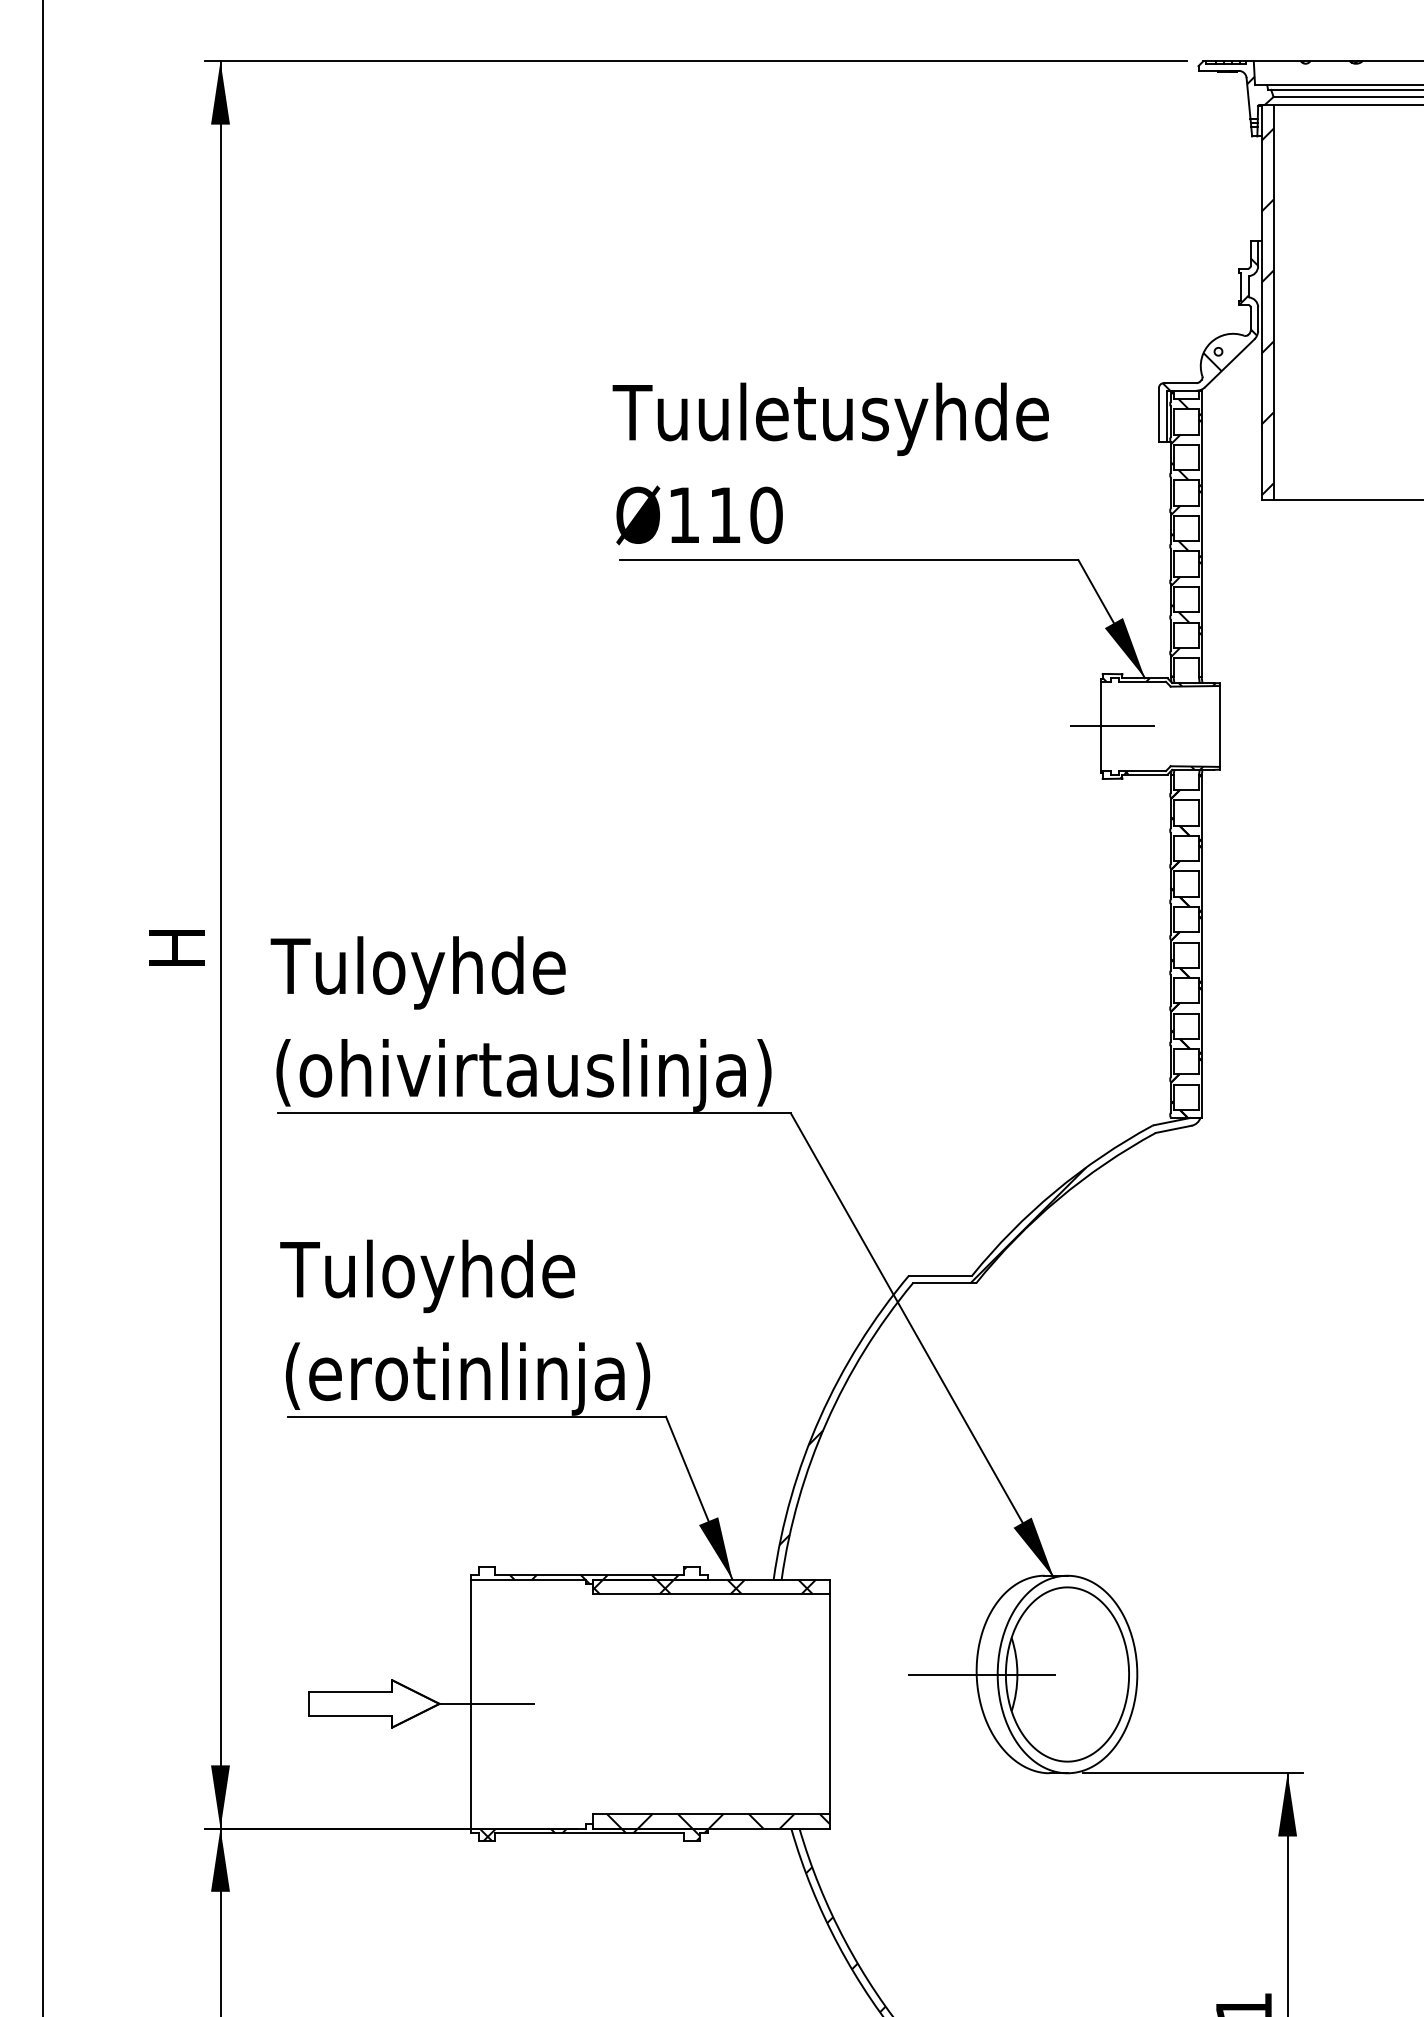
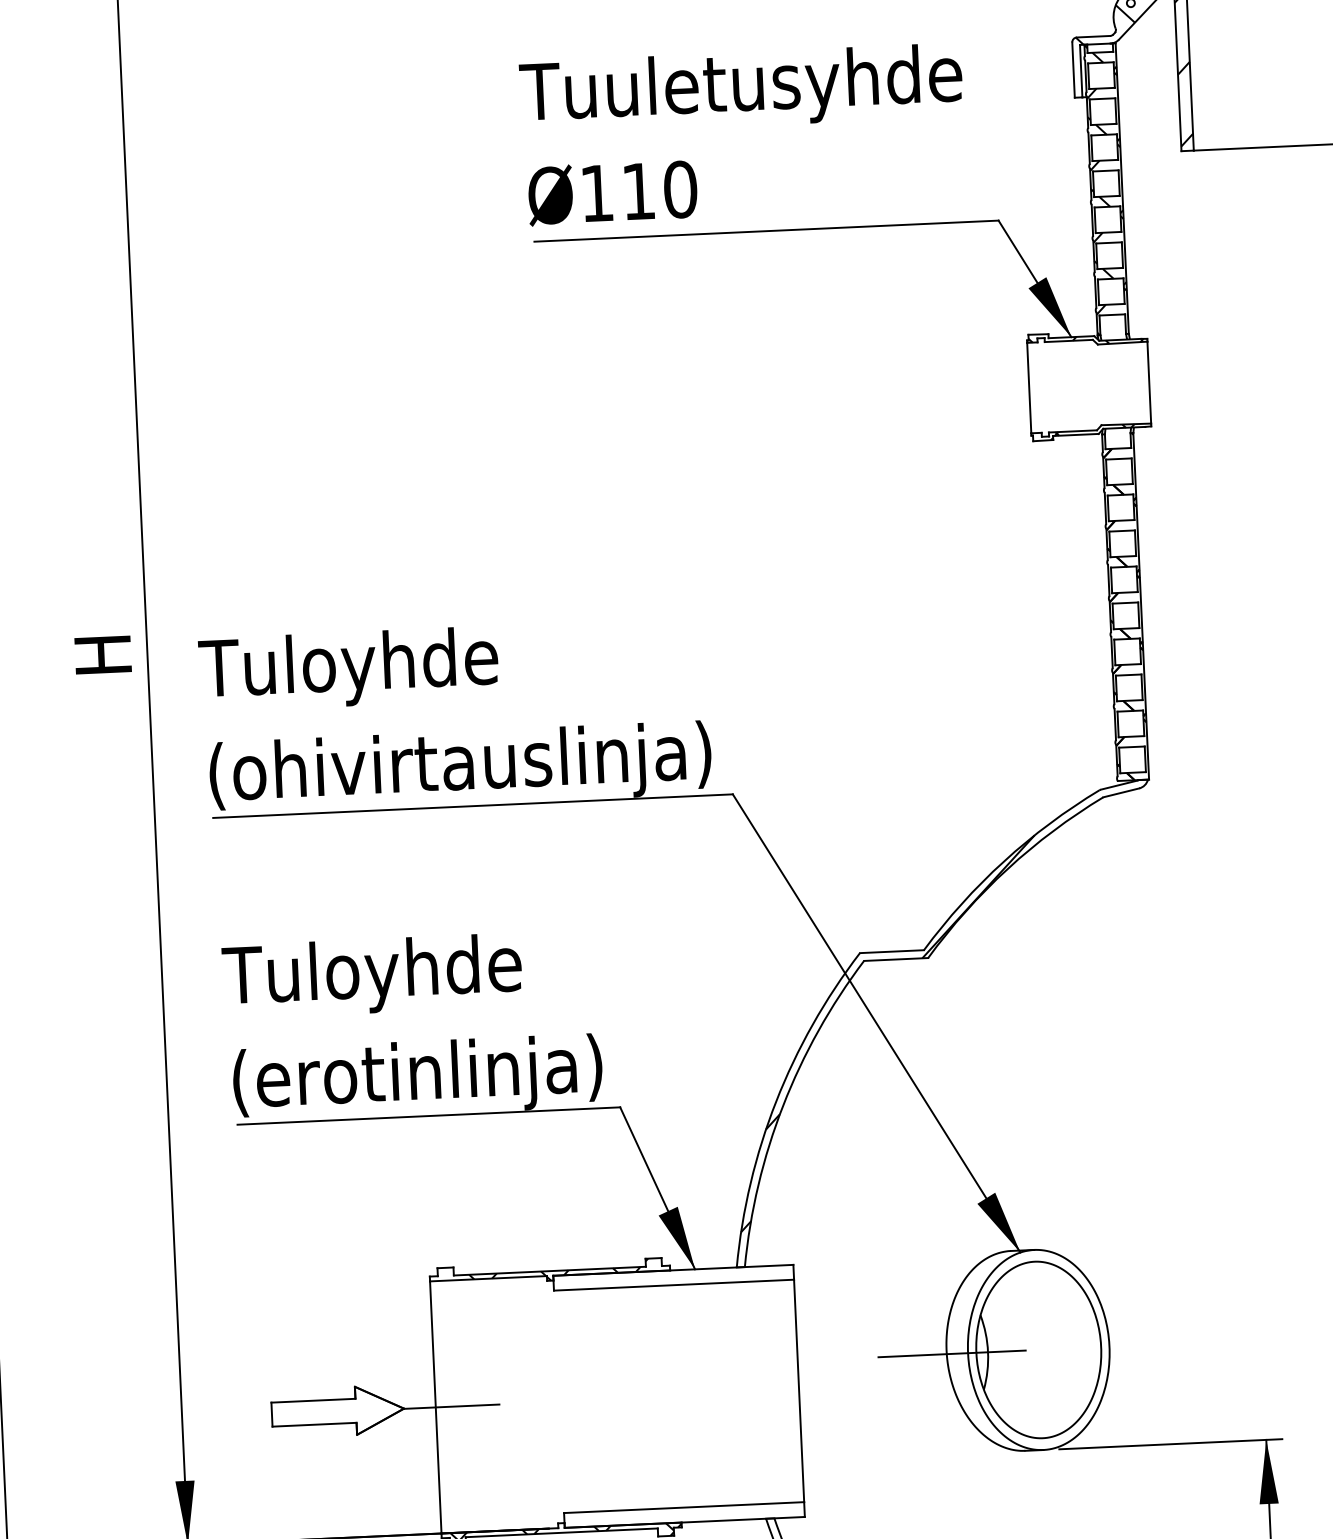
line: (1111, 726) -> (1039, 387), removed
hatch: (703, 1586) -> (666, 1277), removed
hatch: (717, 1820) -> (690, 1513), removed

